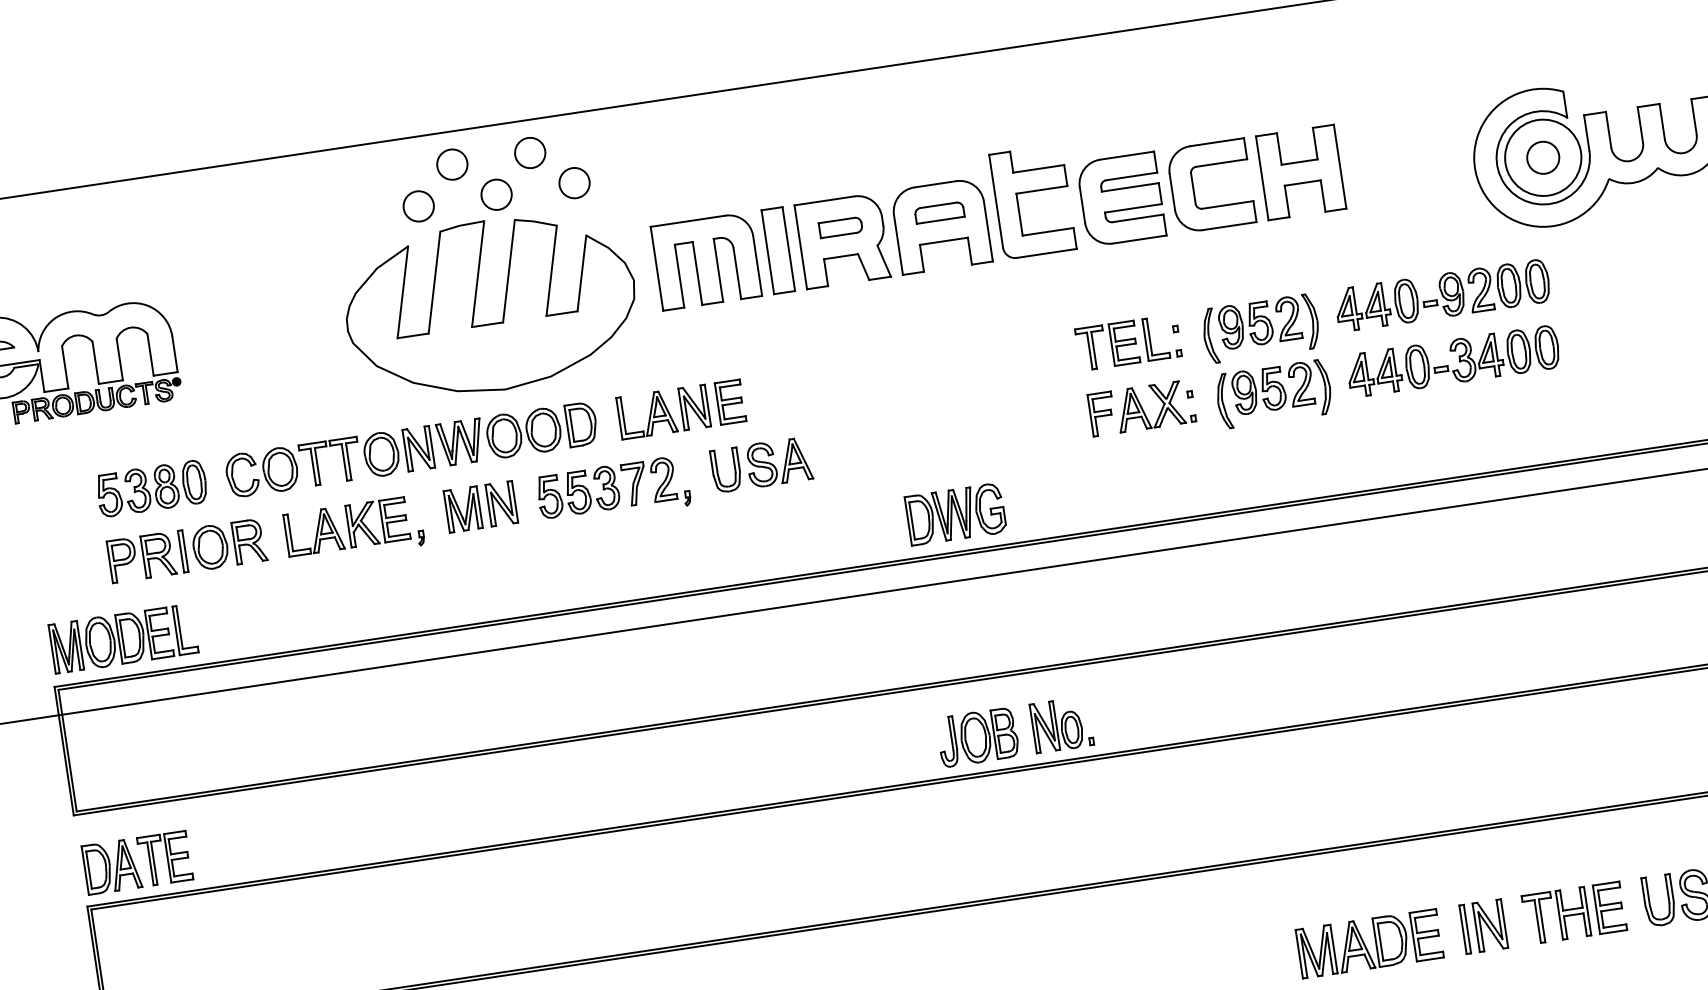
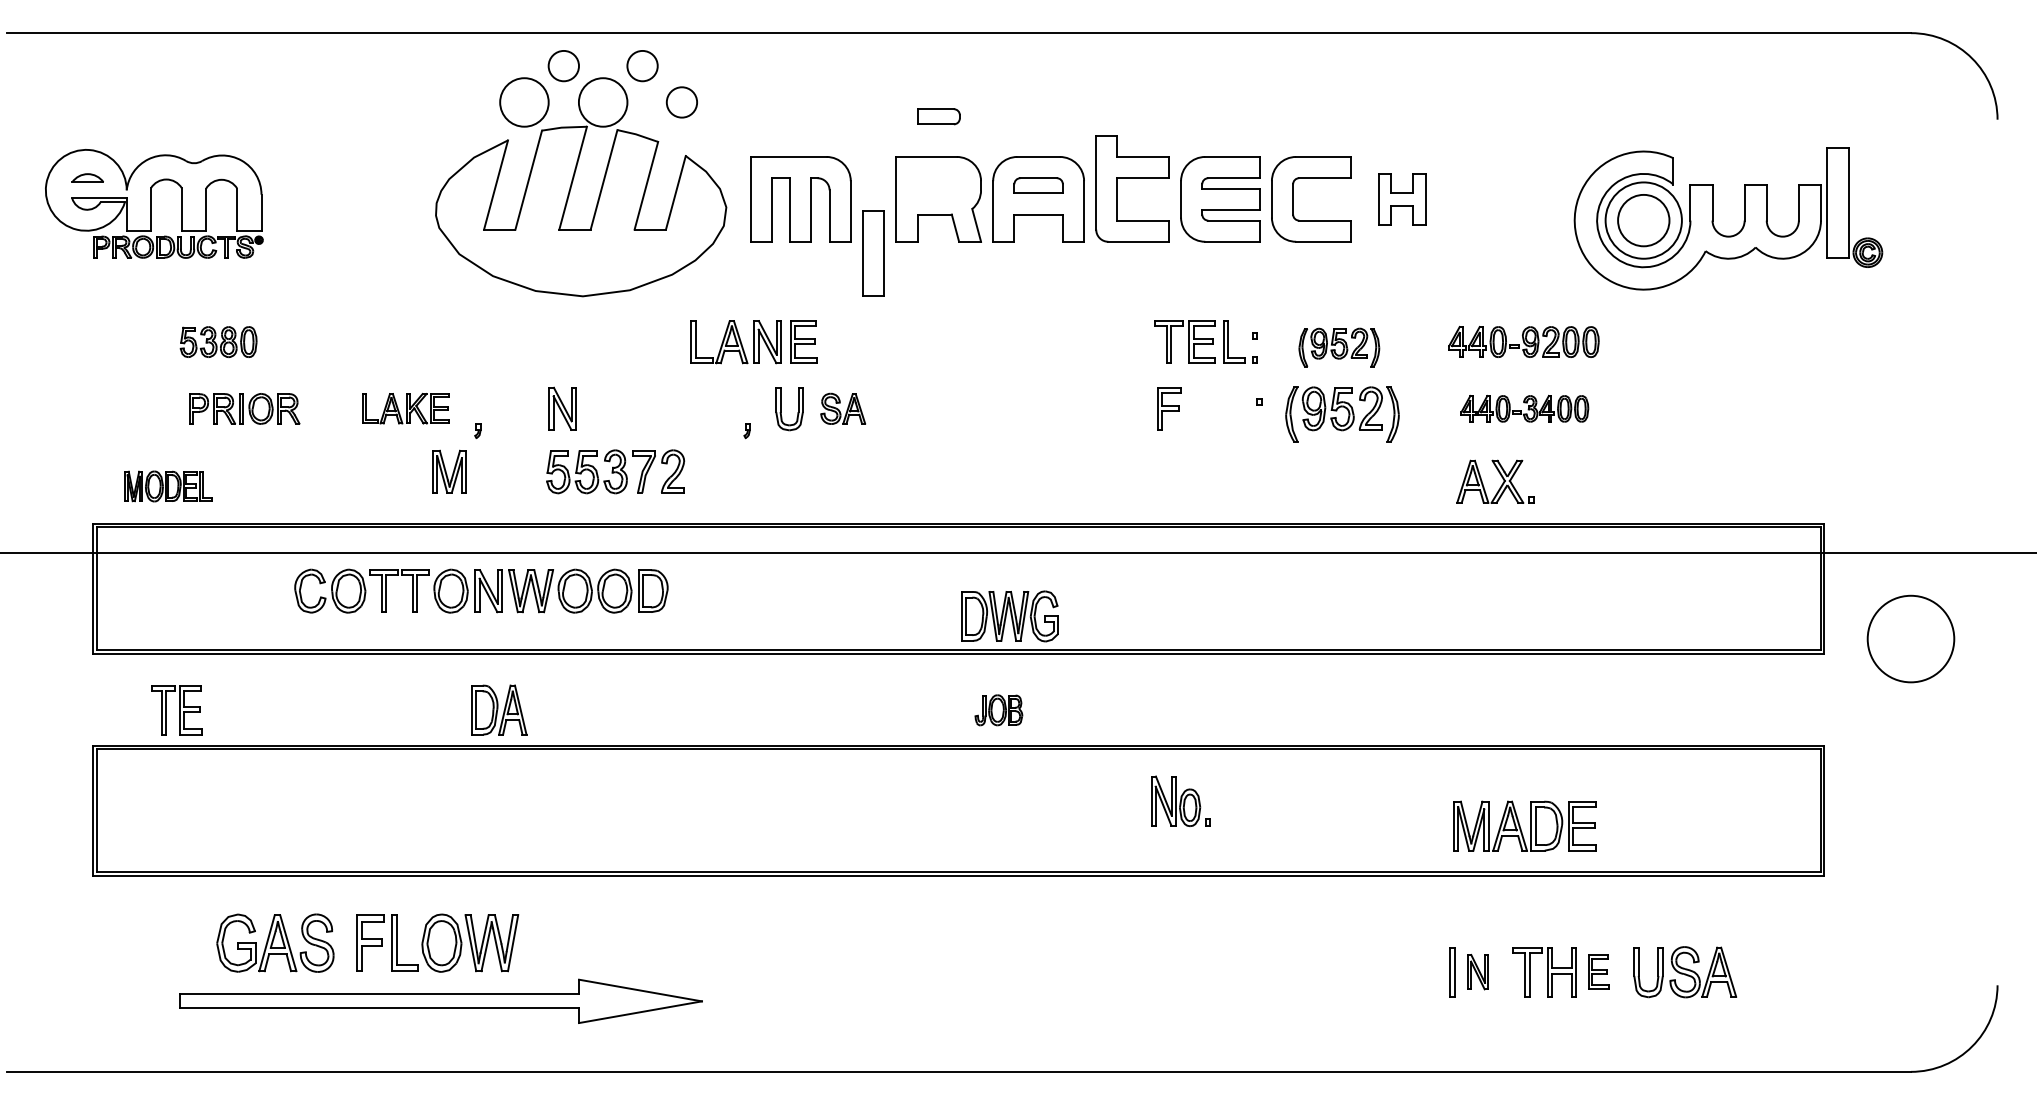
circle: (1542, 157) -> (1643, 220), size x1.6
part: (1301, 172) -> (1402, 199), size x0.6
circle: (496, 194) -> (603, 102), size x1.6
circle: (418, 206) -> (524, 102), size x1.6
part: (840, 227) -> (938, 116), moved
part: (778, 250) -> (873, 253), moved
part: (1442, 295) -> (1523, 341), size x0.7
part: (1261, 328) -> (1339, 347), size x0.7
part: (1453, 361) -> (1524, 408), size x0.6
part: (1161, 407) -> (1501, 484), moved
part: (411, 449) -> (481, 590), moved
part: (779, 461) -> (843, 408), size x0.7
part: (606, 487) -> (615, 471), moved
part: (151, 488) -> (218, 341), size x0.7
part: (463, 509) -> (449, 471), moved
part: (955, 514) -> (1009, 616), moved
part: (346, 526) -> (405, 408), size x0.7
part: (187, 550) -> (244, 408), size x0.7
part: (123, 638) -> (168, 486), size x0.6
part: (1061, 724) -> (1180, 800), moved
part: (977, 737) -> (998, 710), size x0.6
part: (111, 866) -> (499, 709), moved
part: (1609, 908) -> (1598, 972), size x0.7
part: (1489, 925) -> (1477, 971), size x0.7
part: (1369, 943) -> (1524, 825), moved

